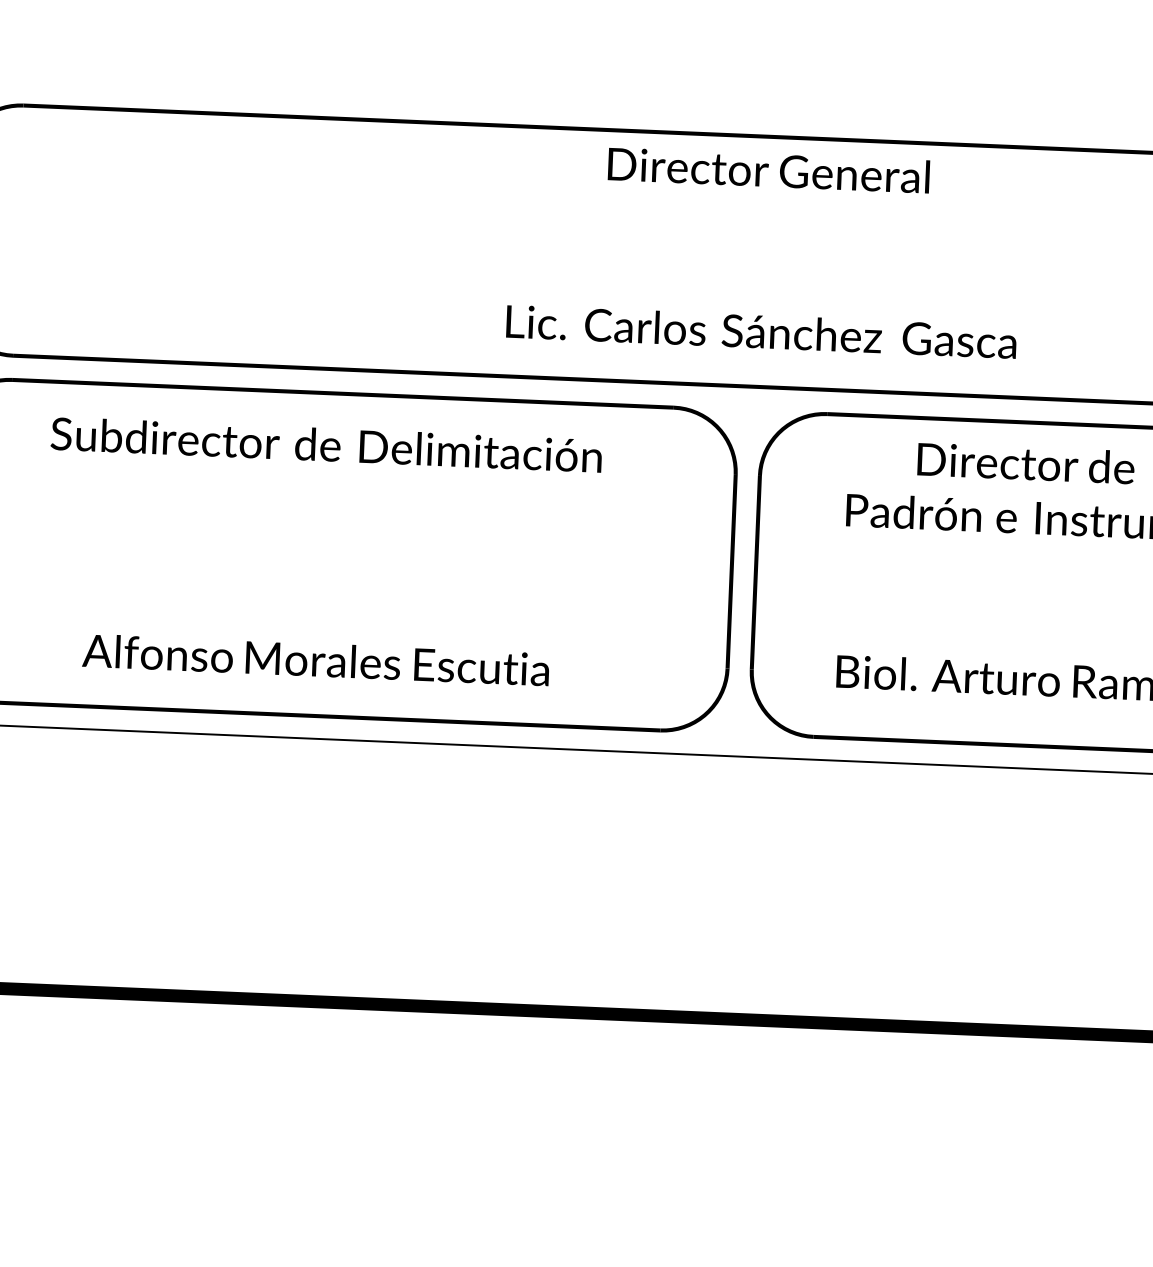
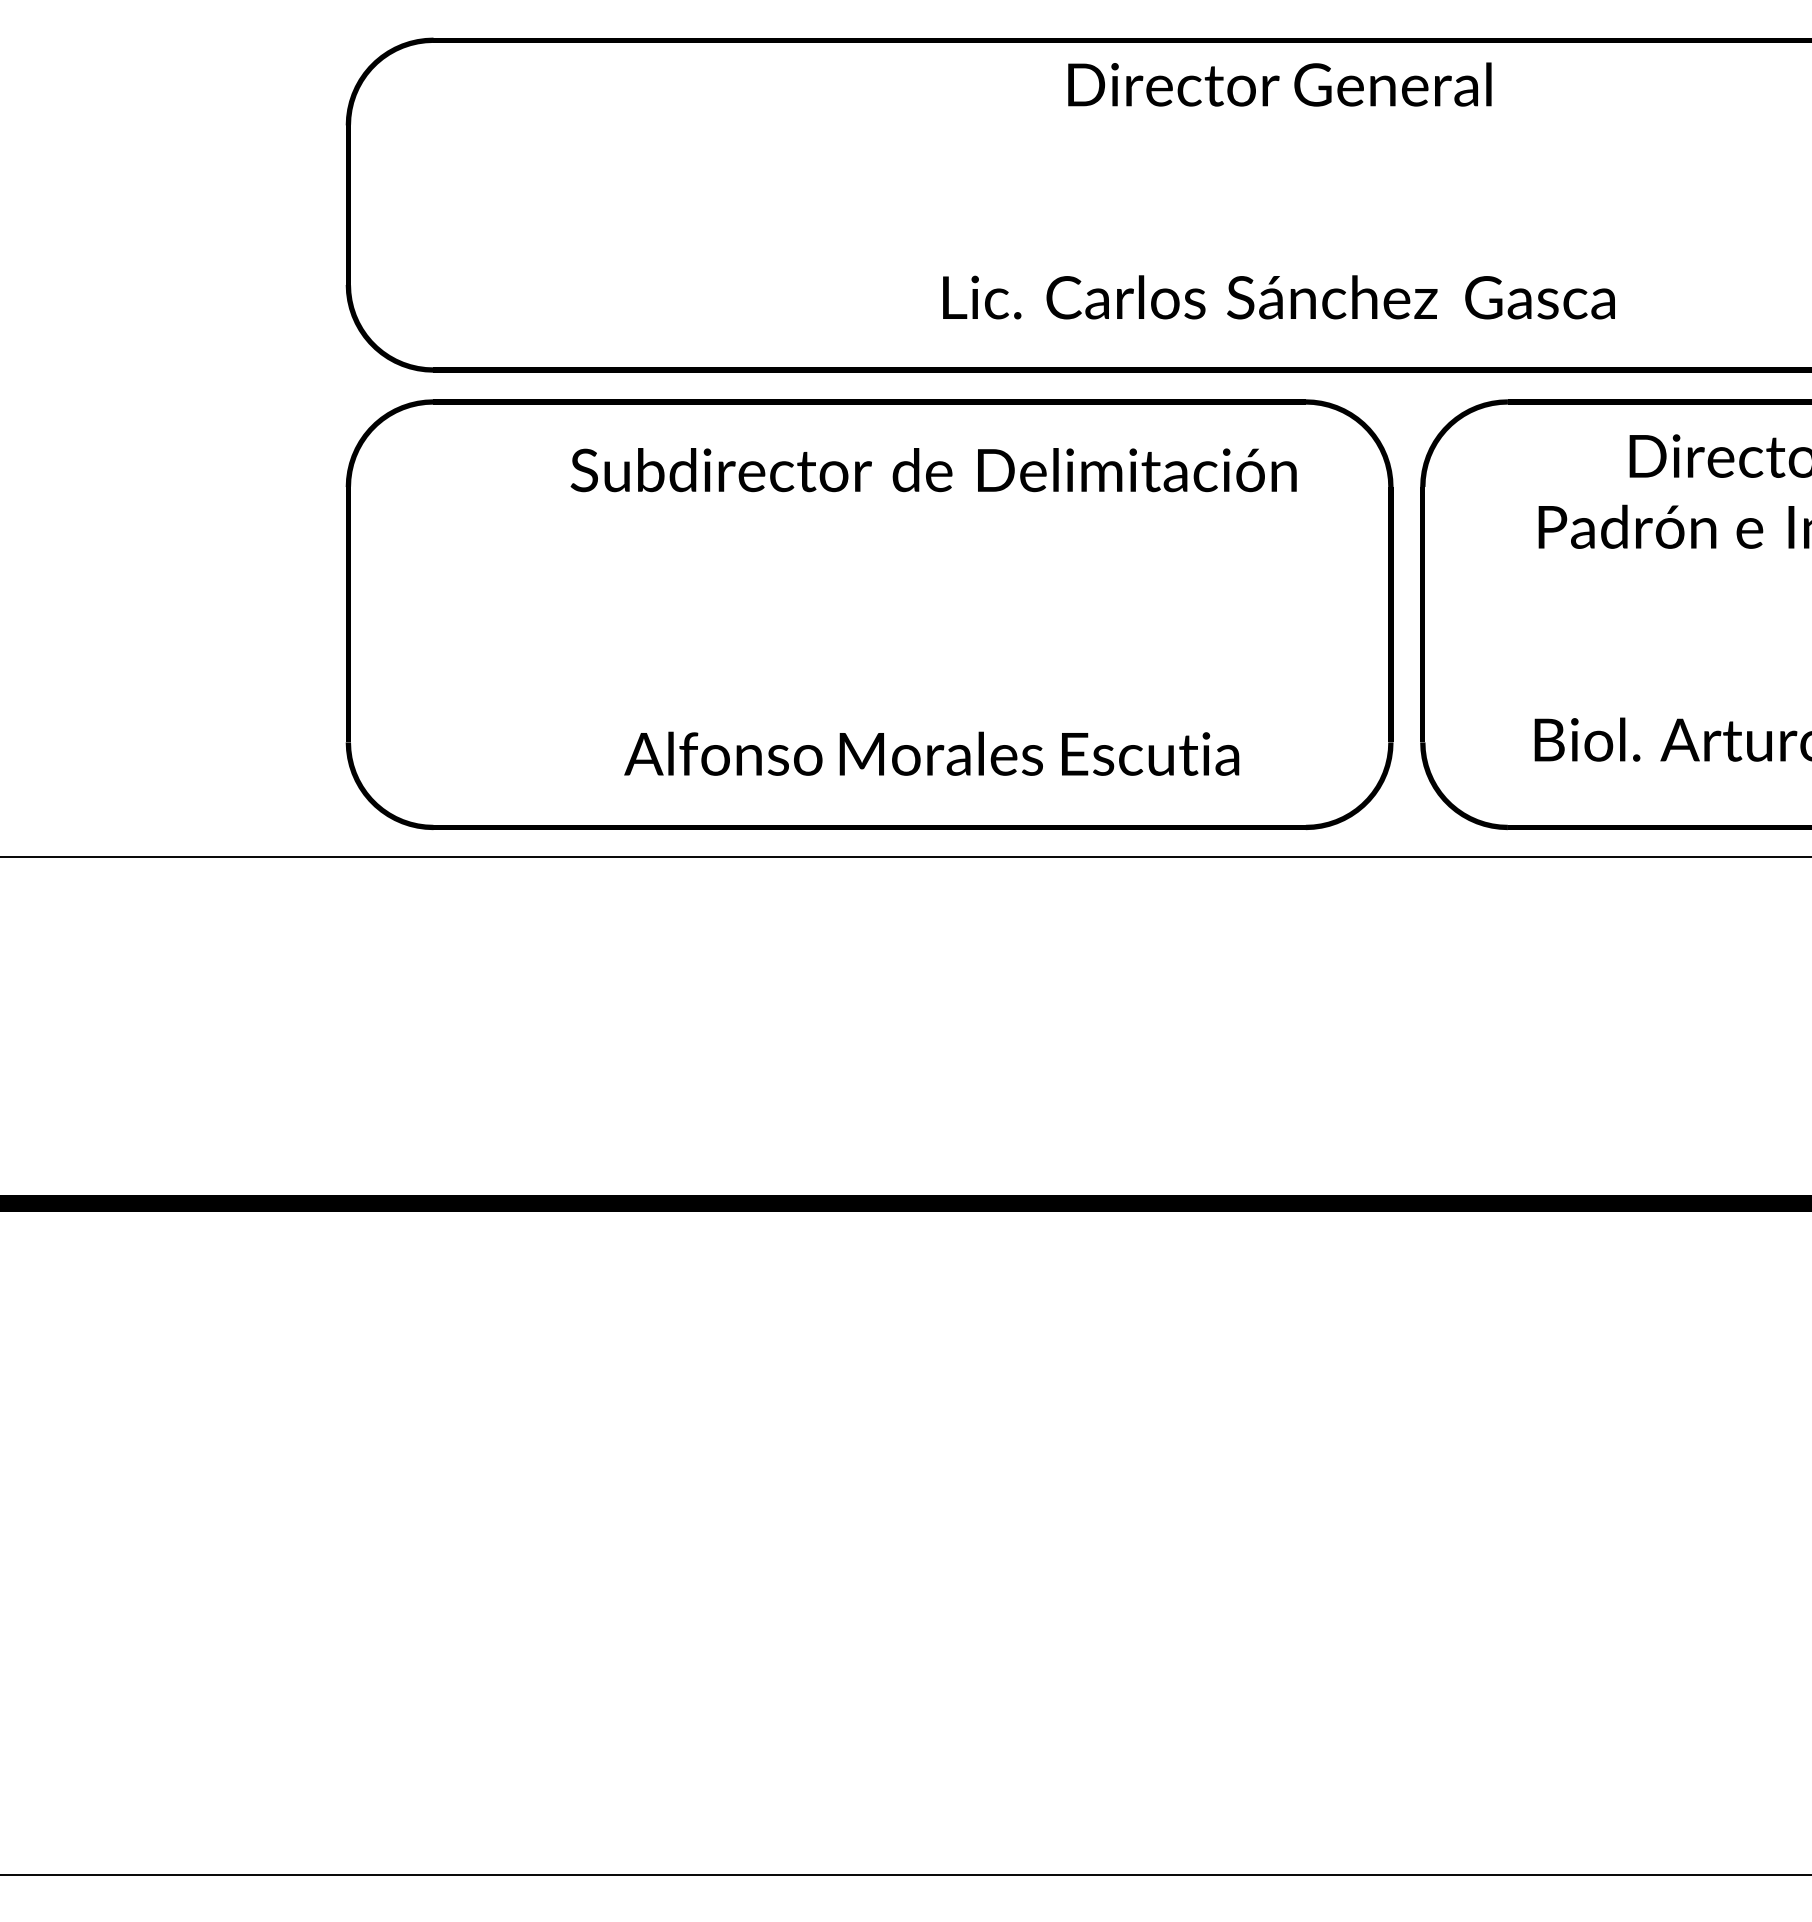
text: (764, 250) -> (1278, 190), moved
text: (321, 552) -> (933, 611), moved

